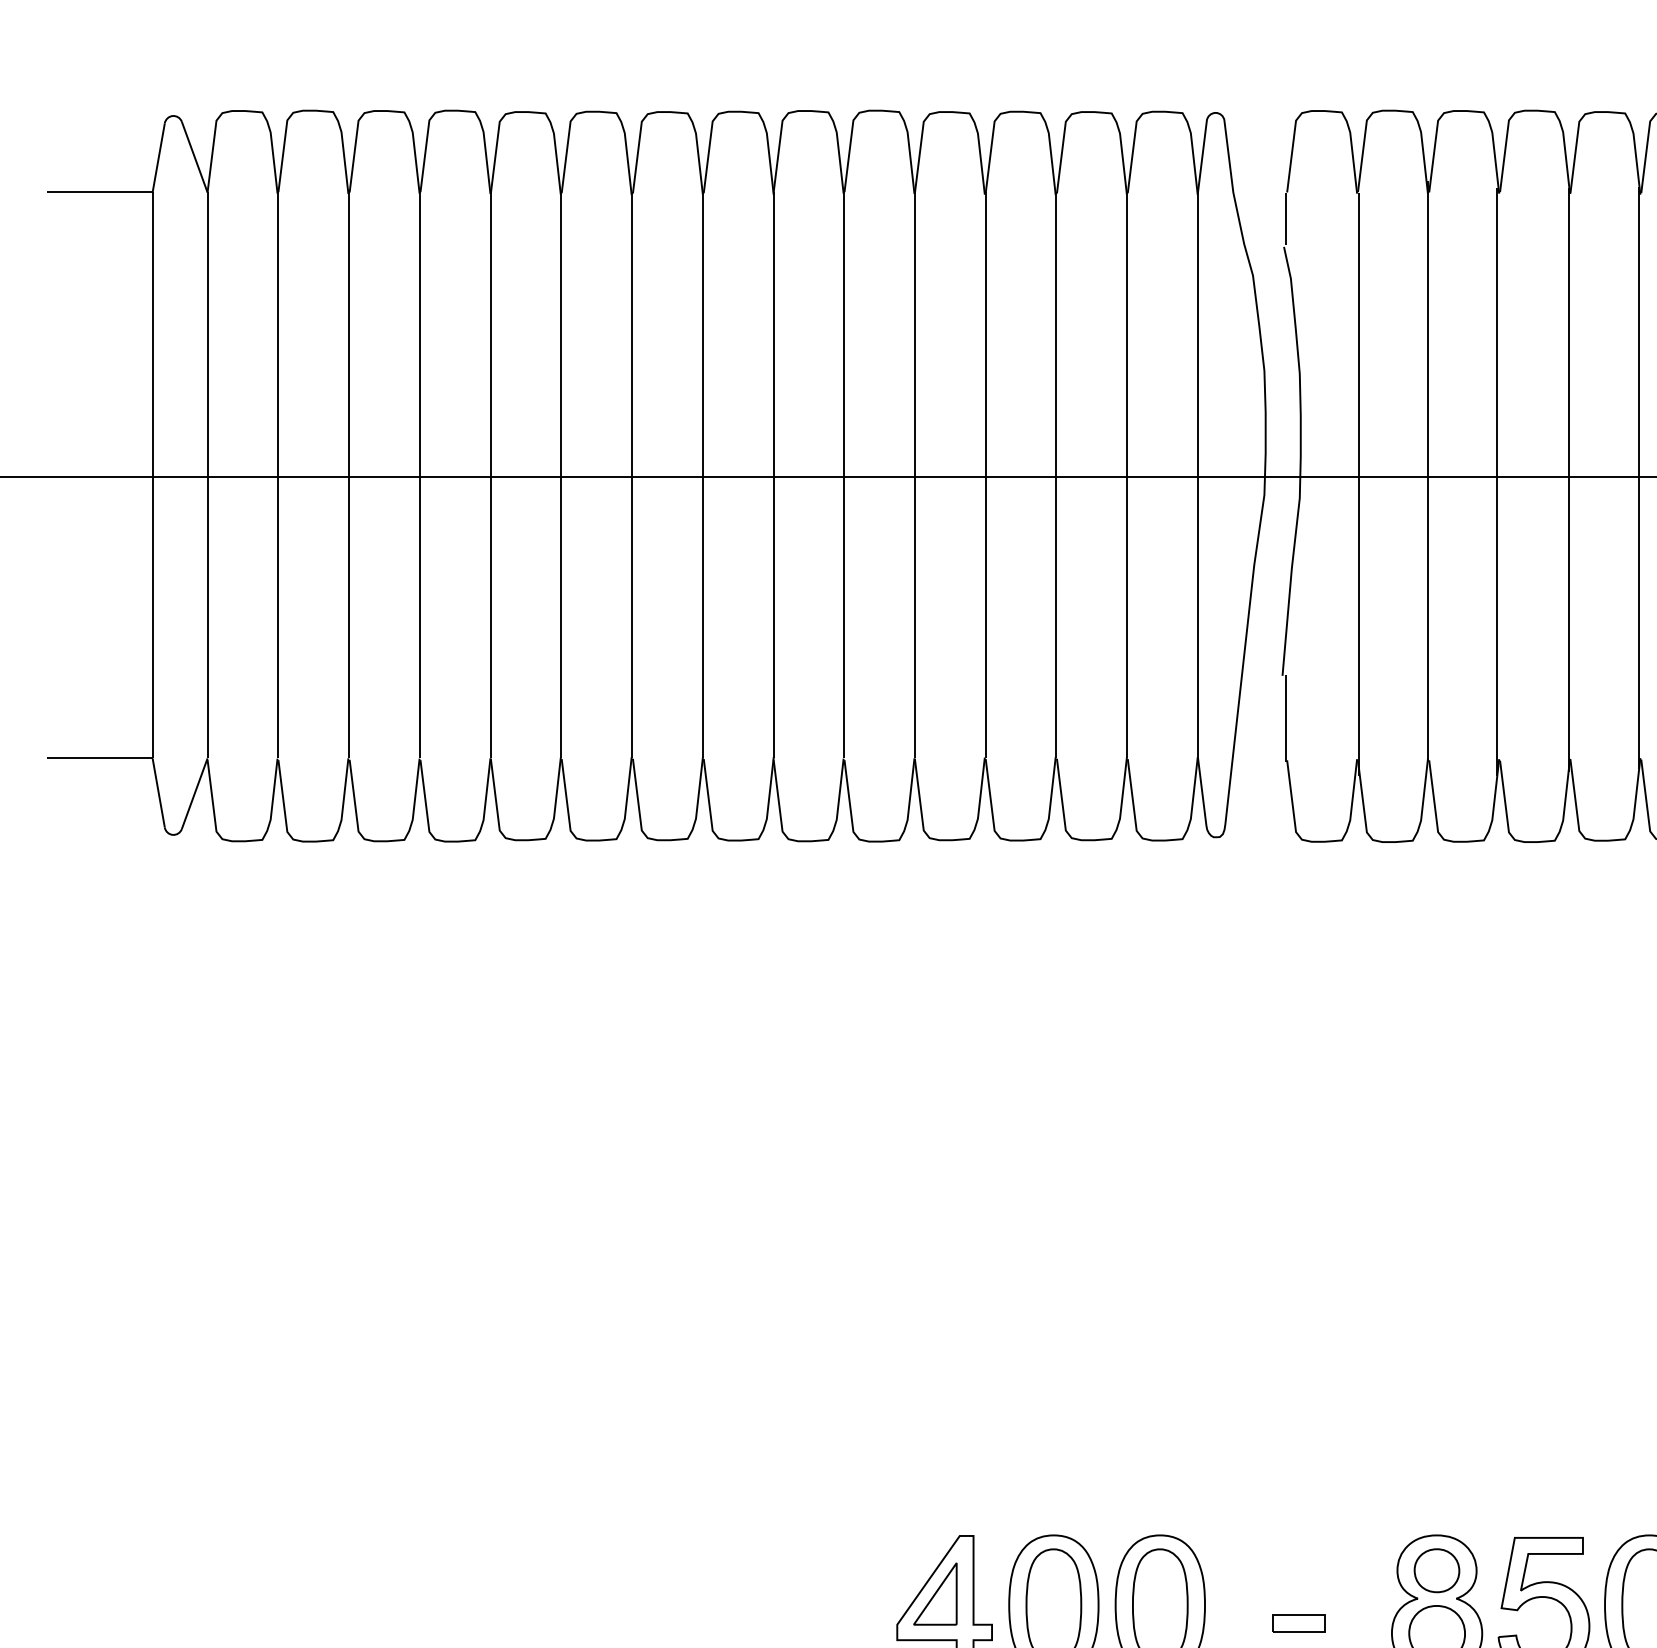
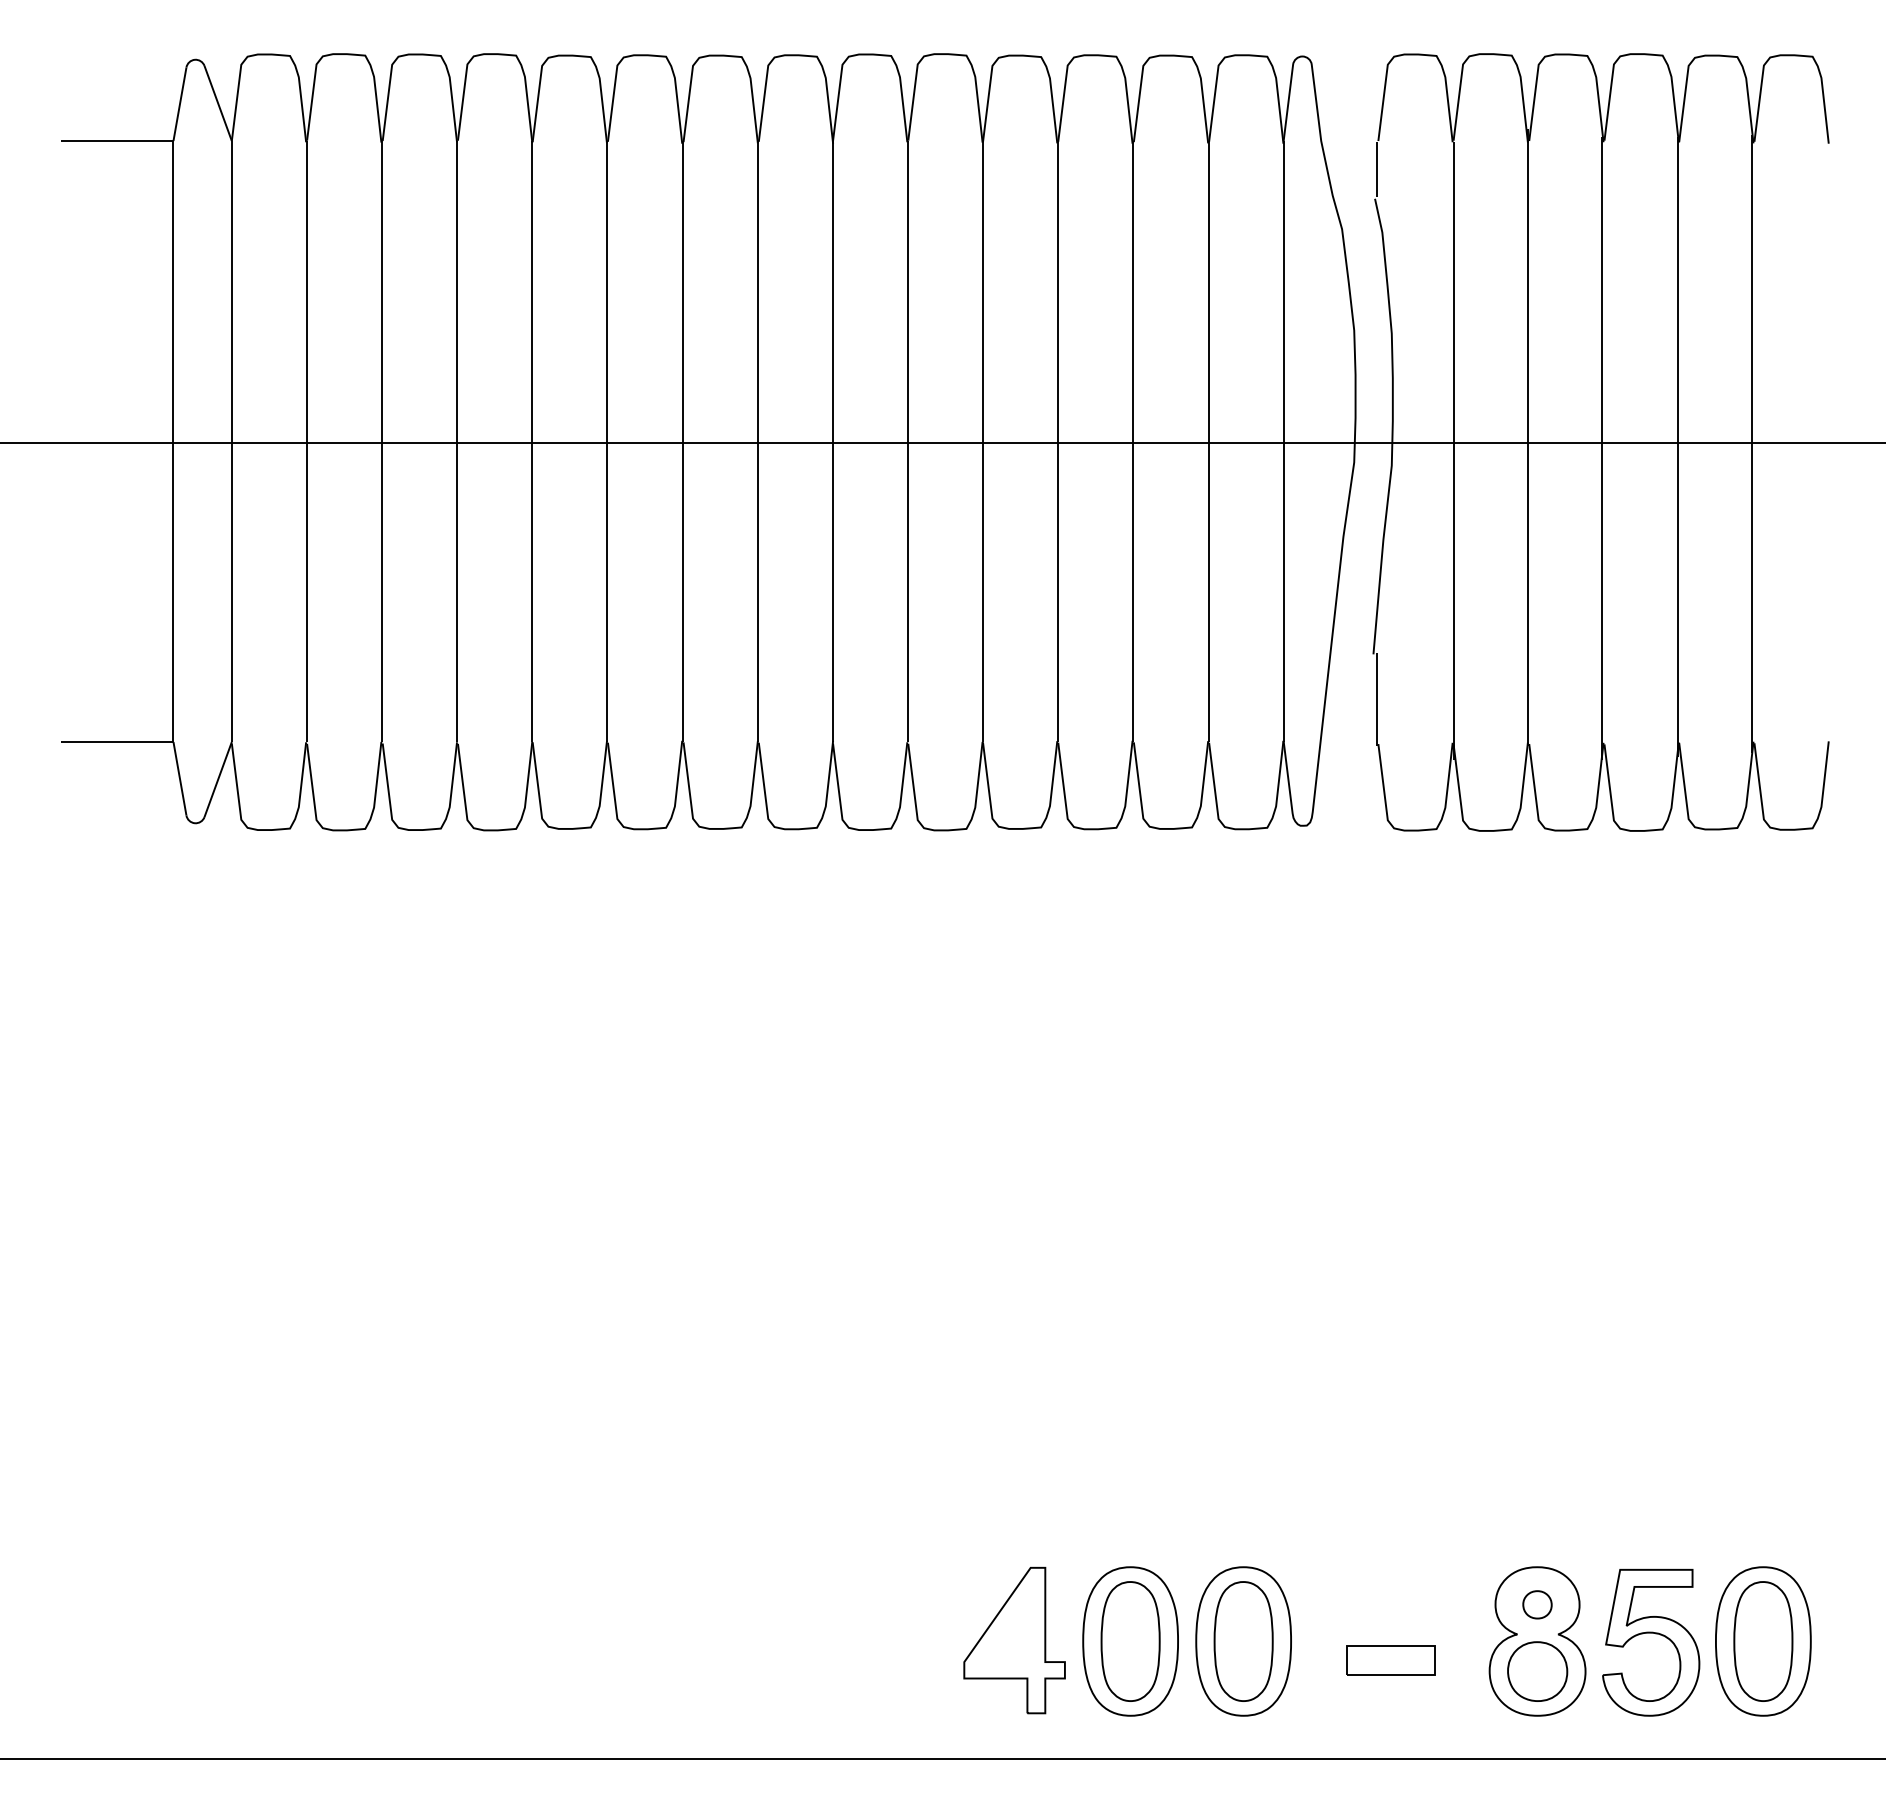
part: (1436, 1570) -> (1537, 1604), size x0.6
part: (935, 1594) -> (1004, 1629), removed
part: (1299, 1623) -> (1391, 1660), size x1.6

